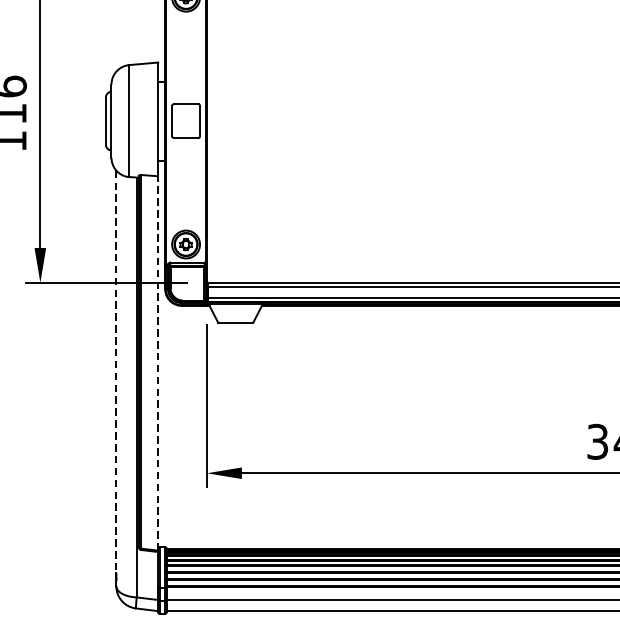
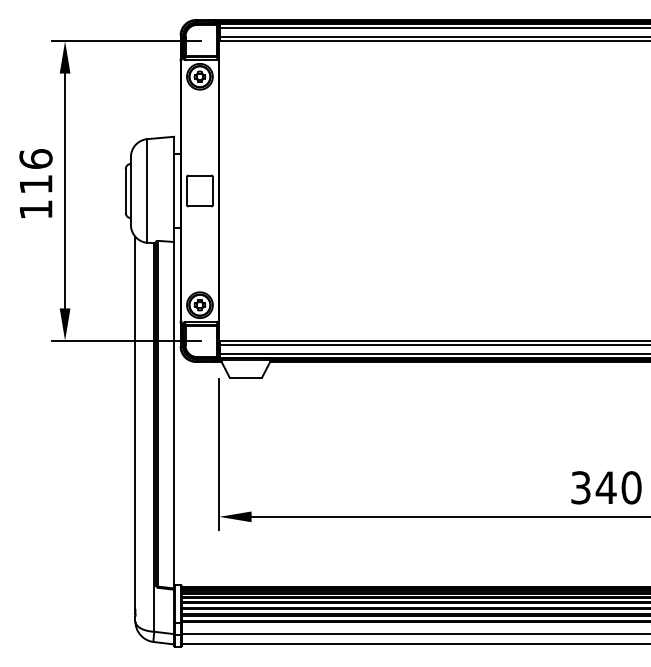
line: (158, 362) -> (174, 414), dashed -> solid
line: (116, 372) -> (135, 423), dashed -> solid

